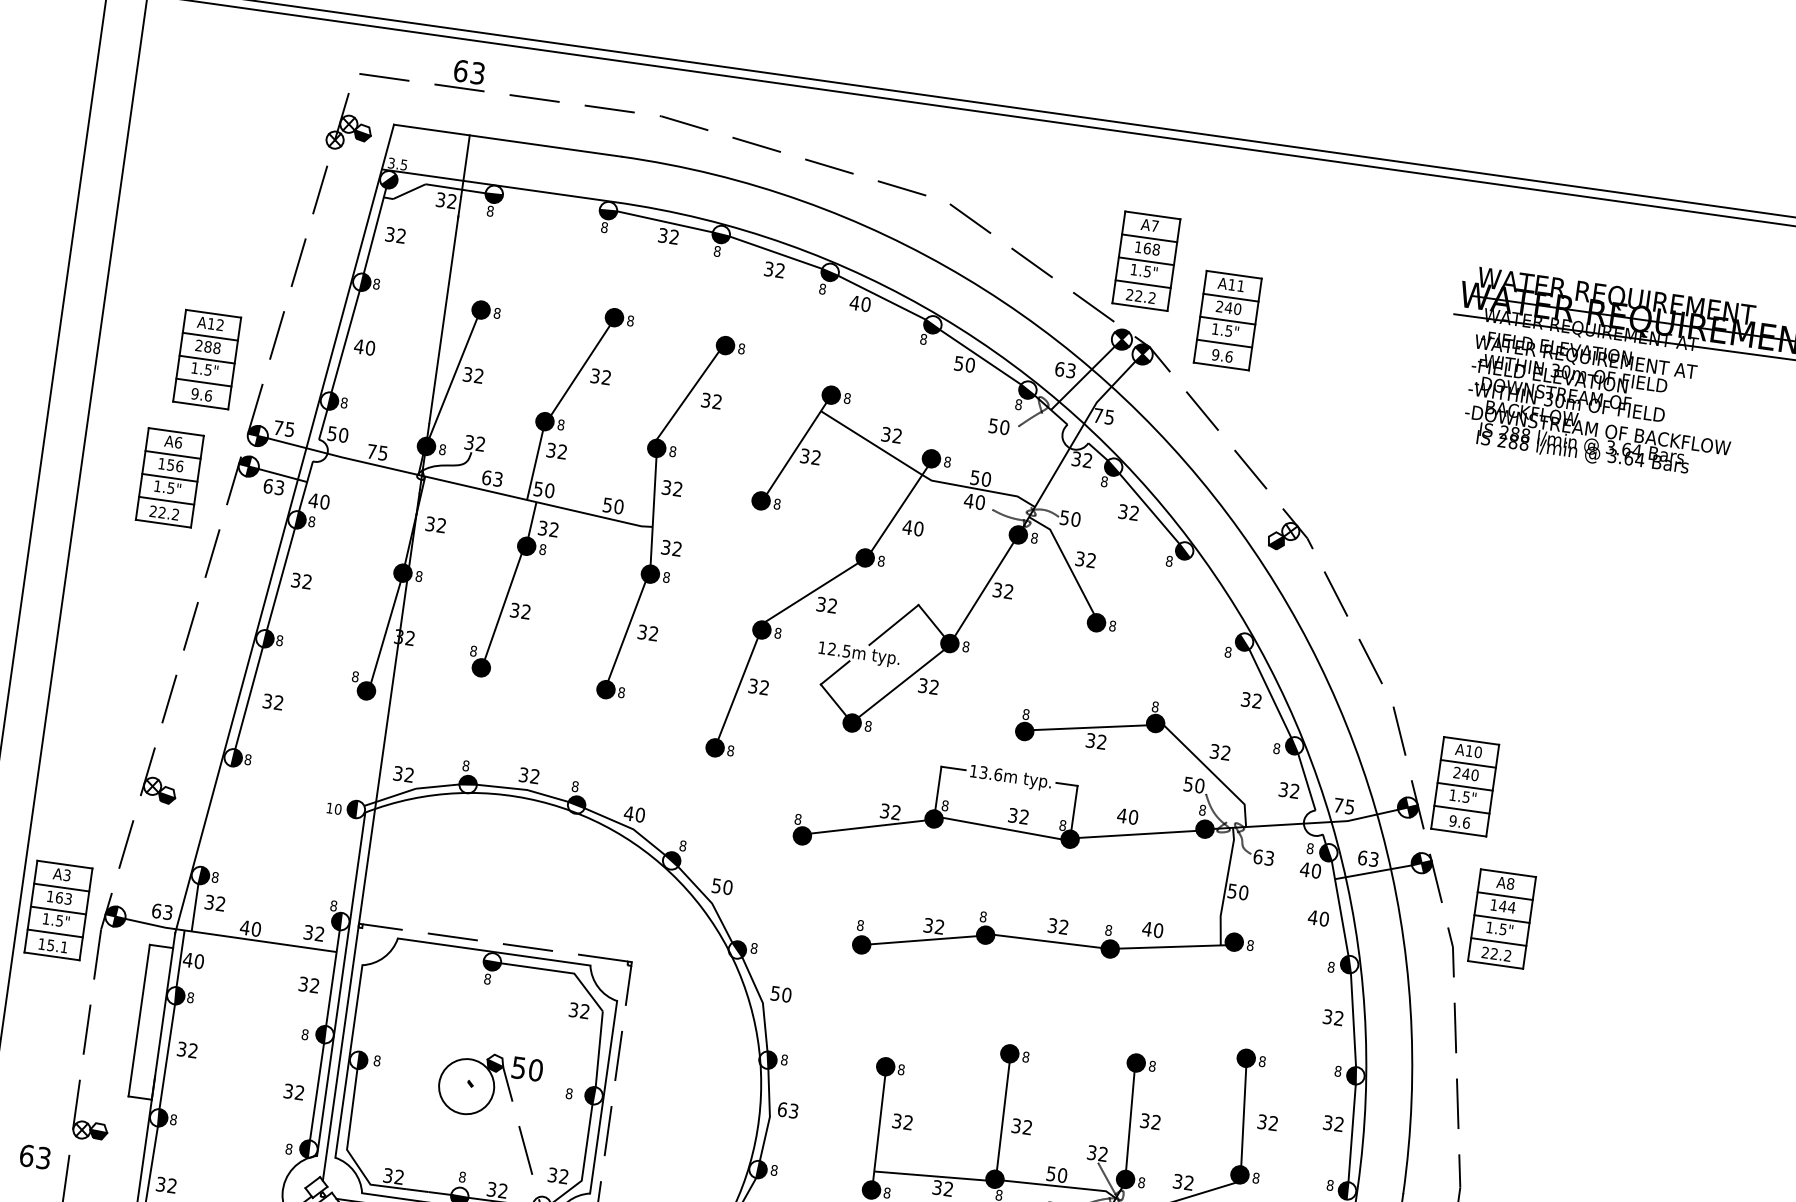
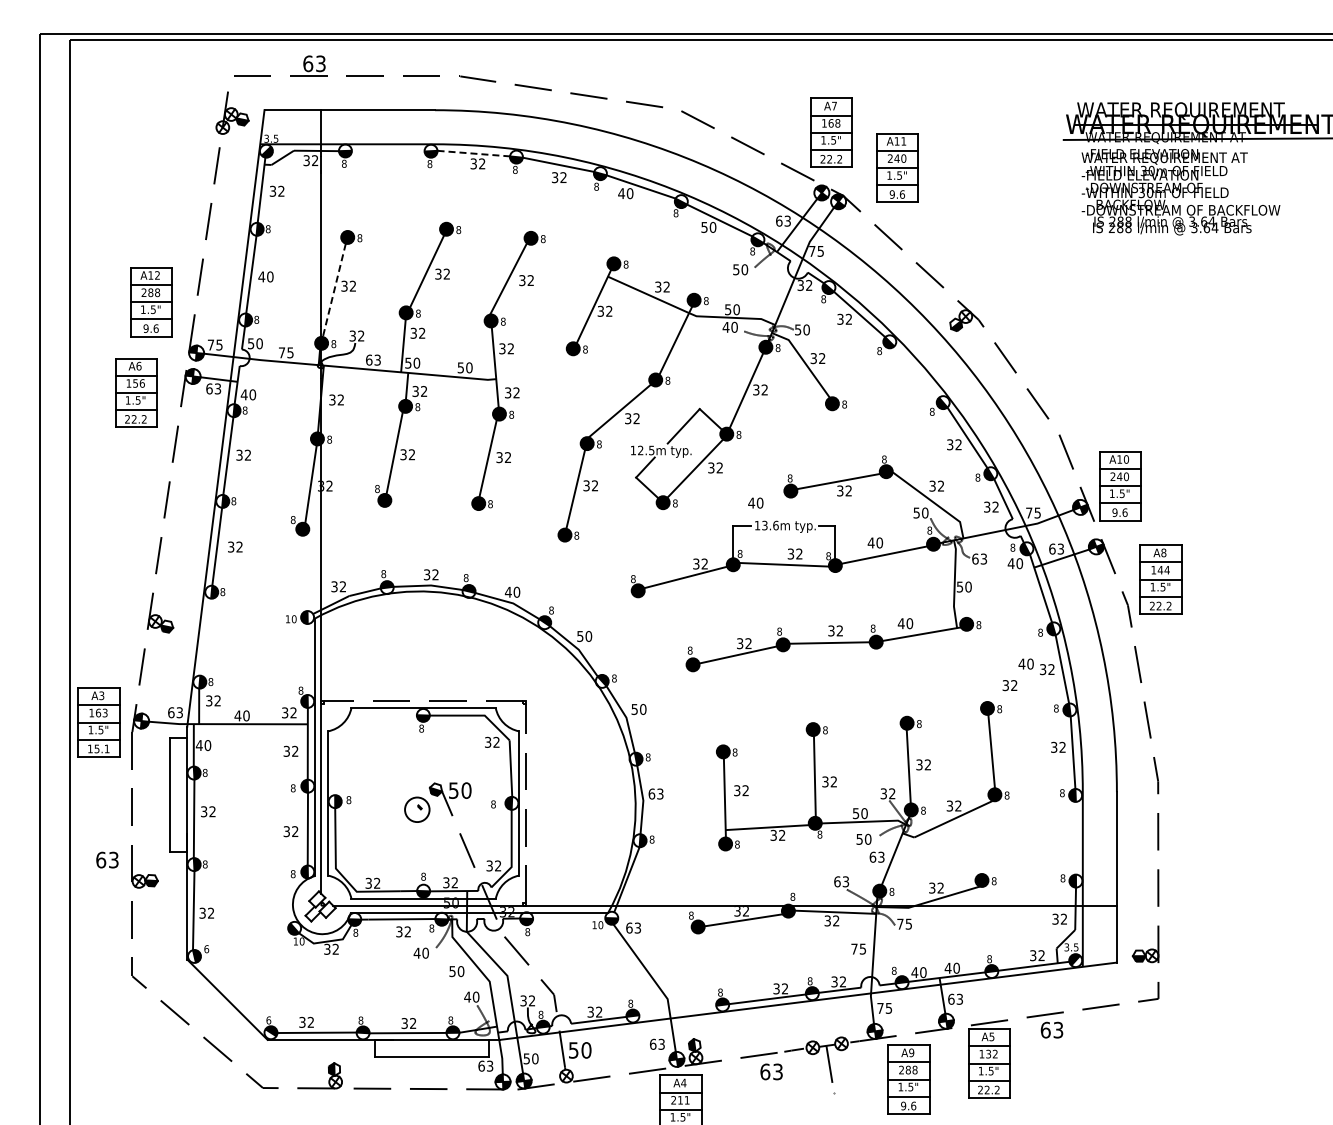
line: (665, 221) -> (474, 153), solid -> dashed
line: (453, 378) -> (334, 290), solid -> dashed
text: (912, 527) -> (755, 502), moved
text: (1317, 917) -> (1025, 663), moved
circle: (465, 1086) -> (416, 809), size x0.6
text: (1267, 1122) -> (1009, 685), moved
text: (35, 1156) -> (107, 859), moved

